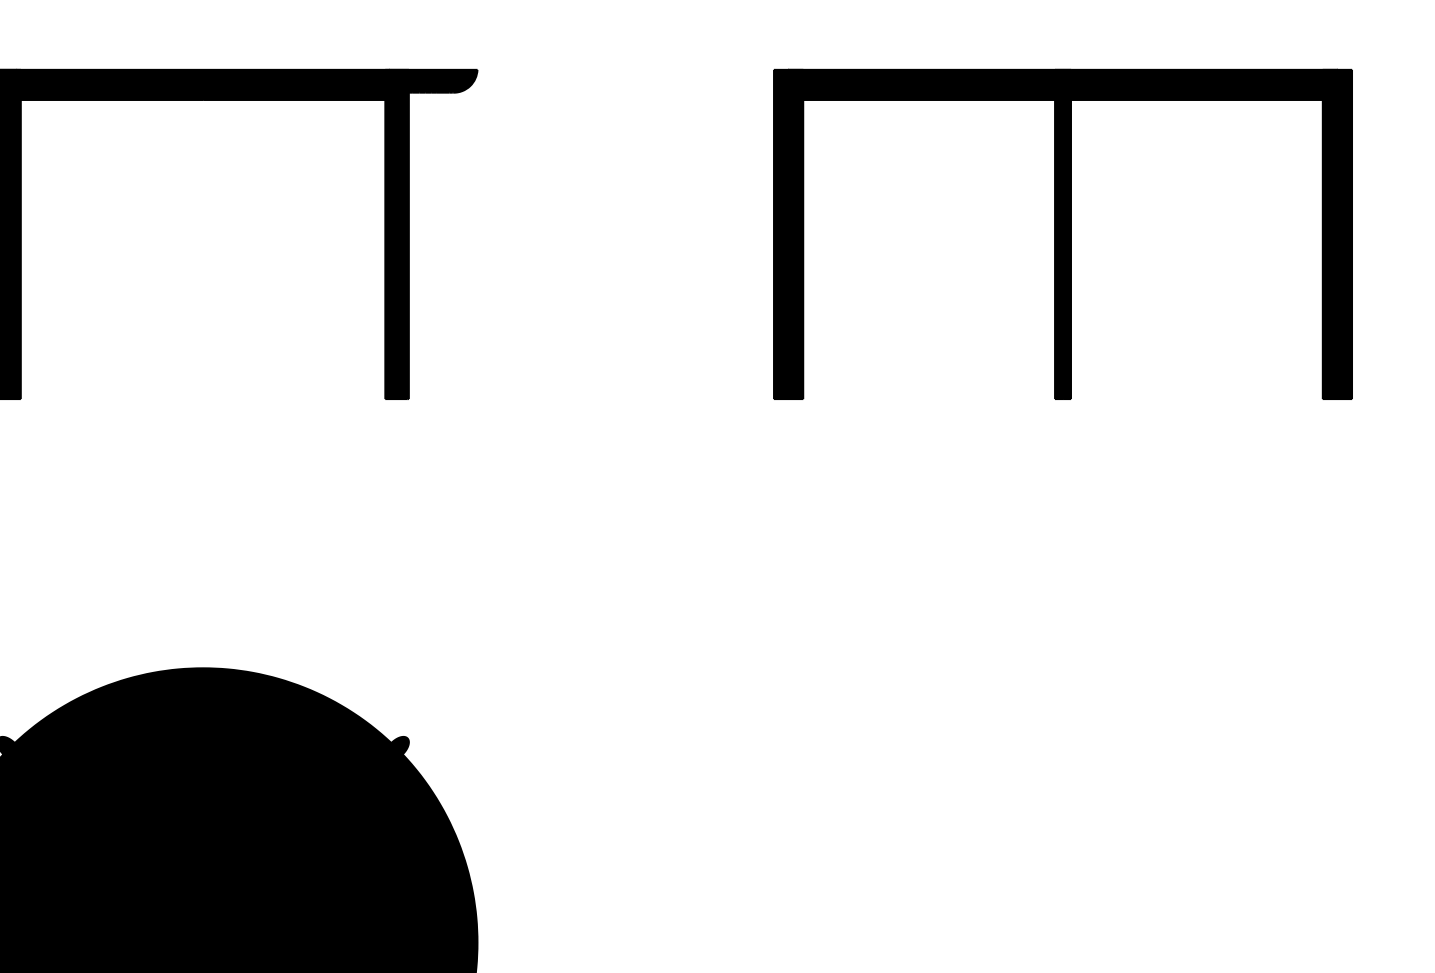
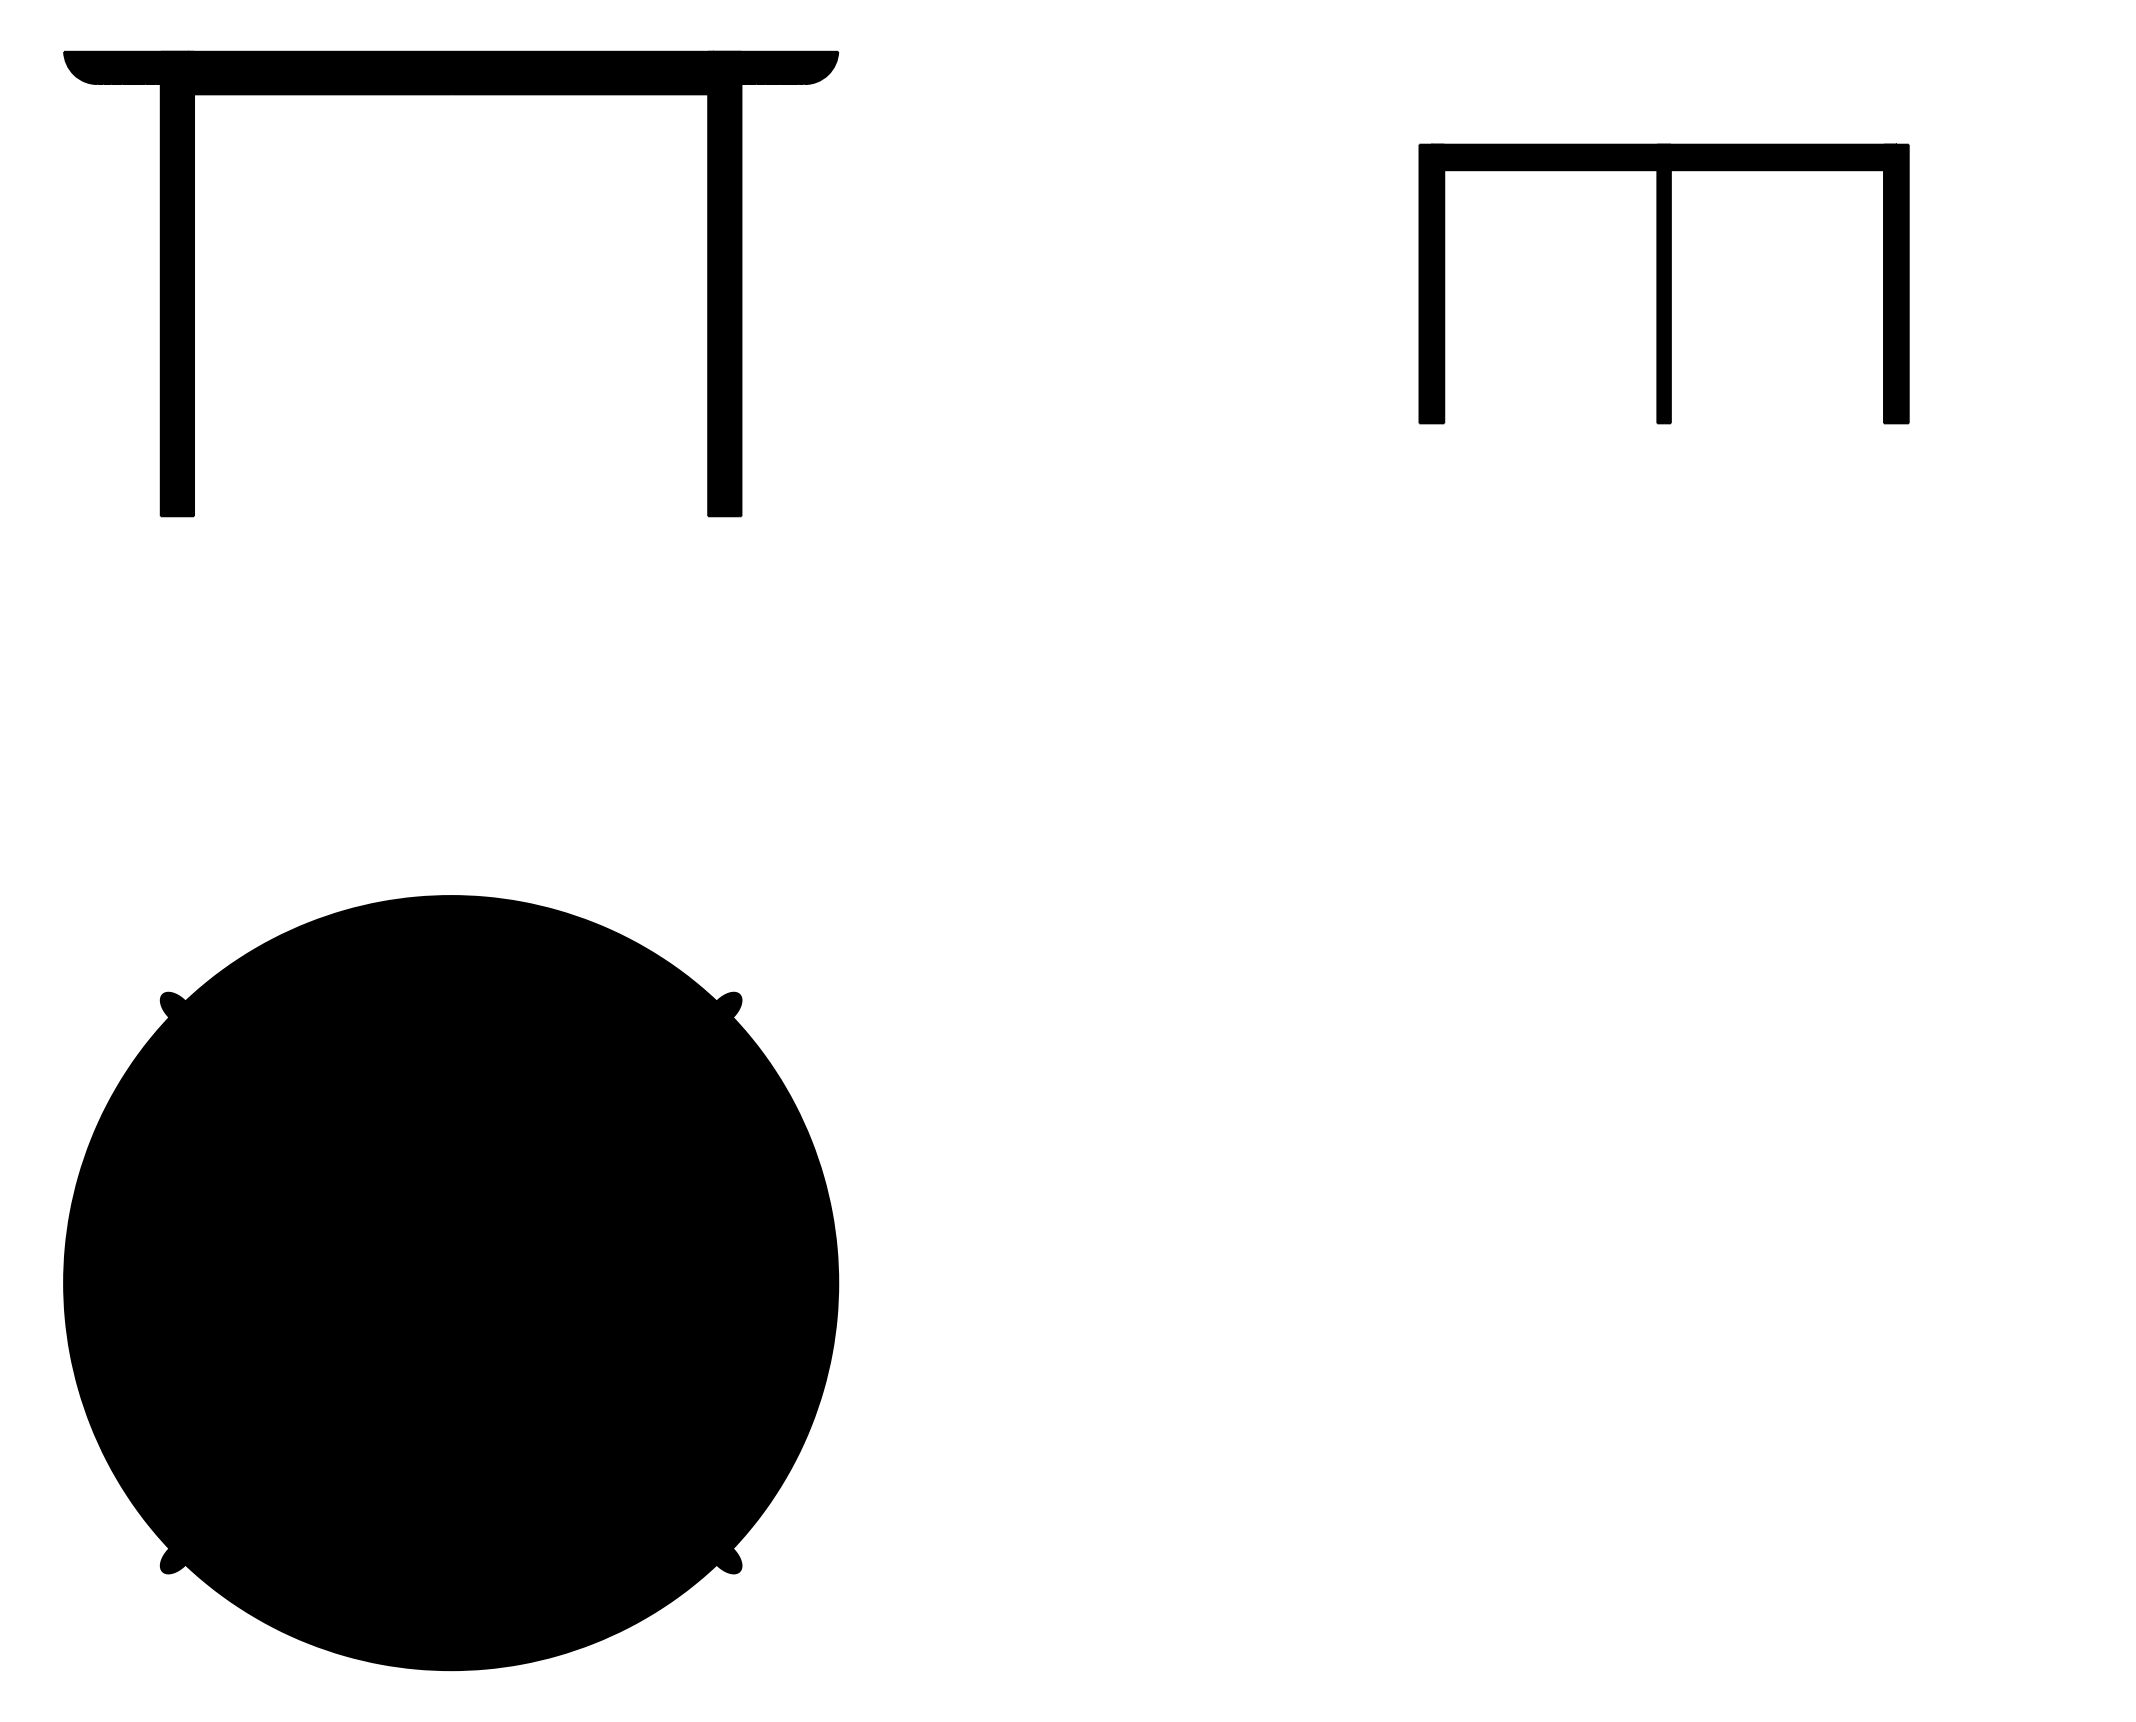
part: (1062, 234) -> (1663, 283), size x0.6

